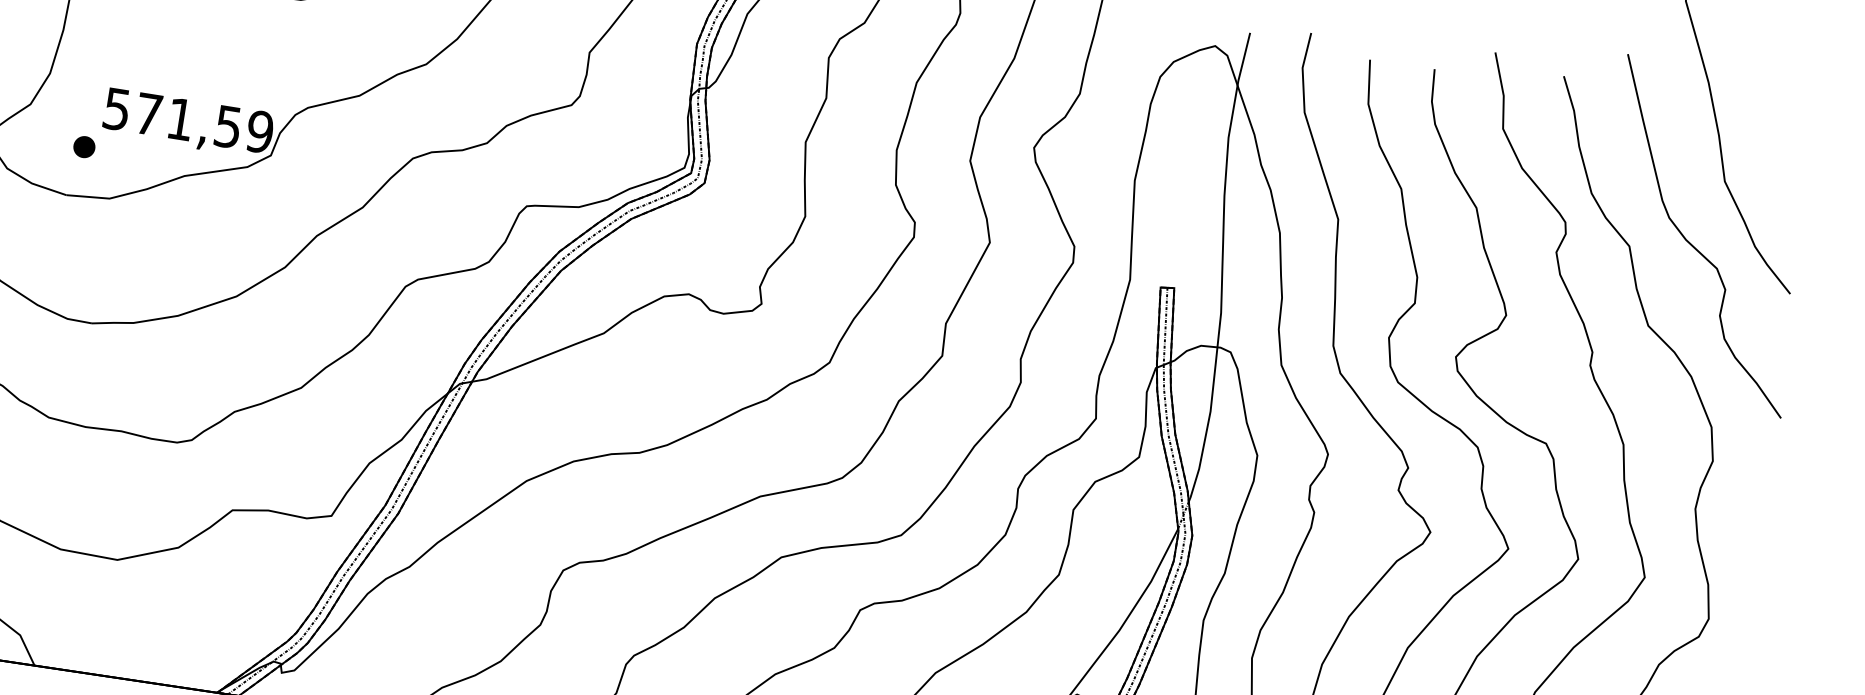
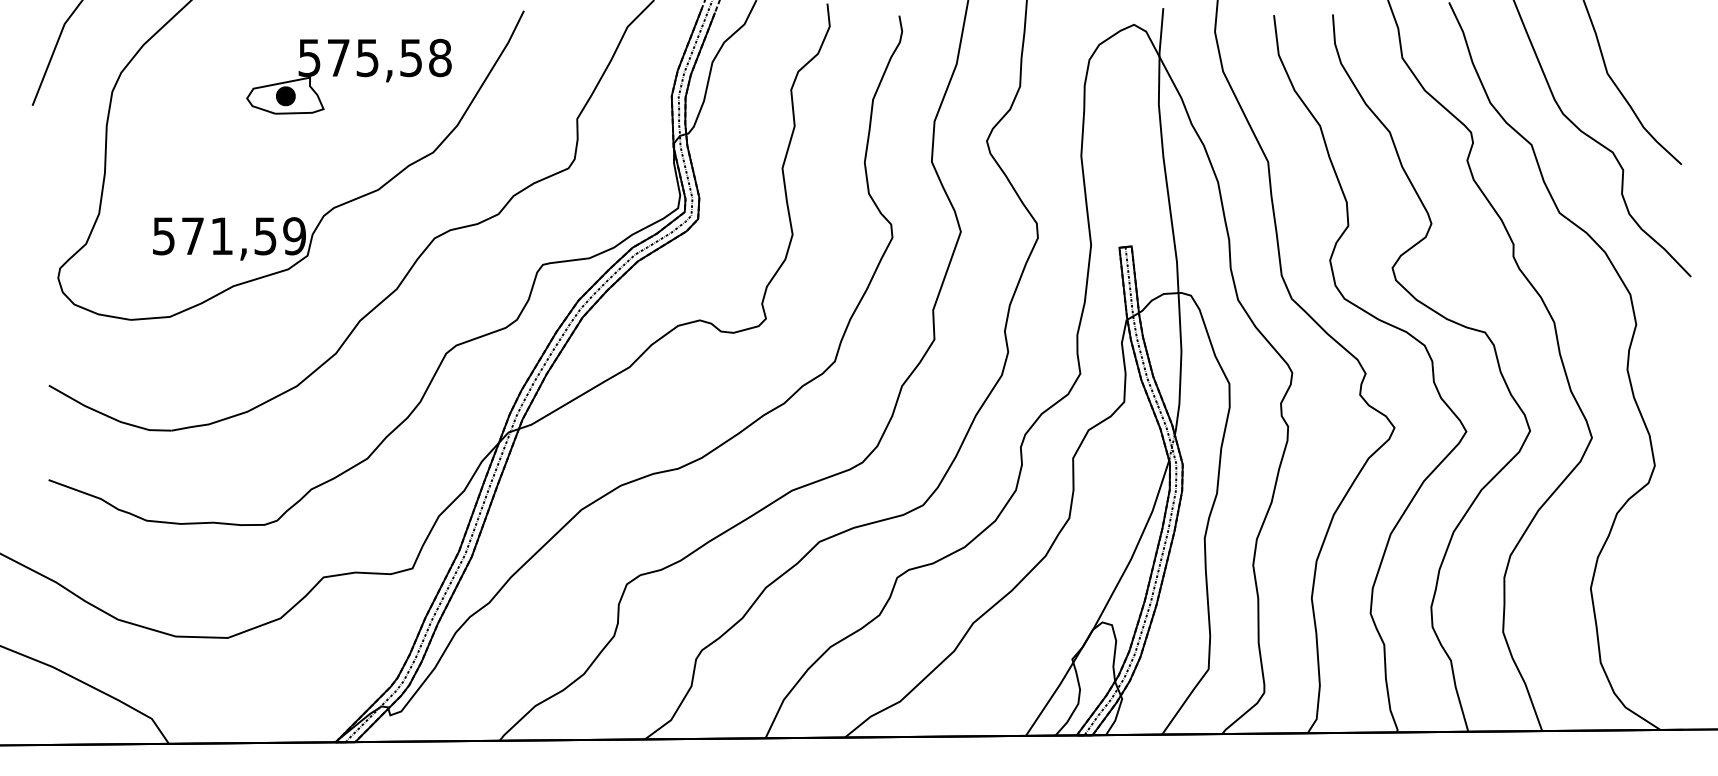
part: (83, 146) -> (139, 274), removed

